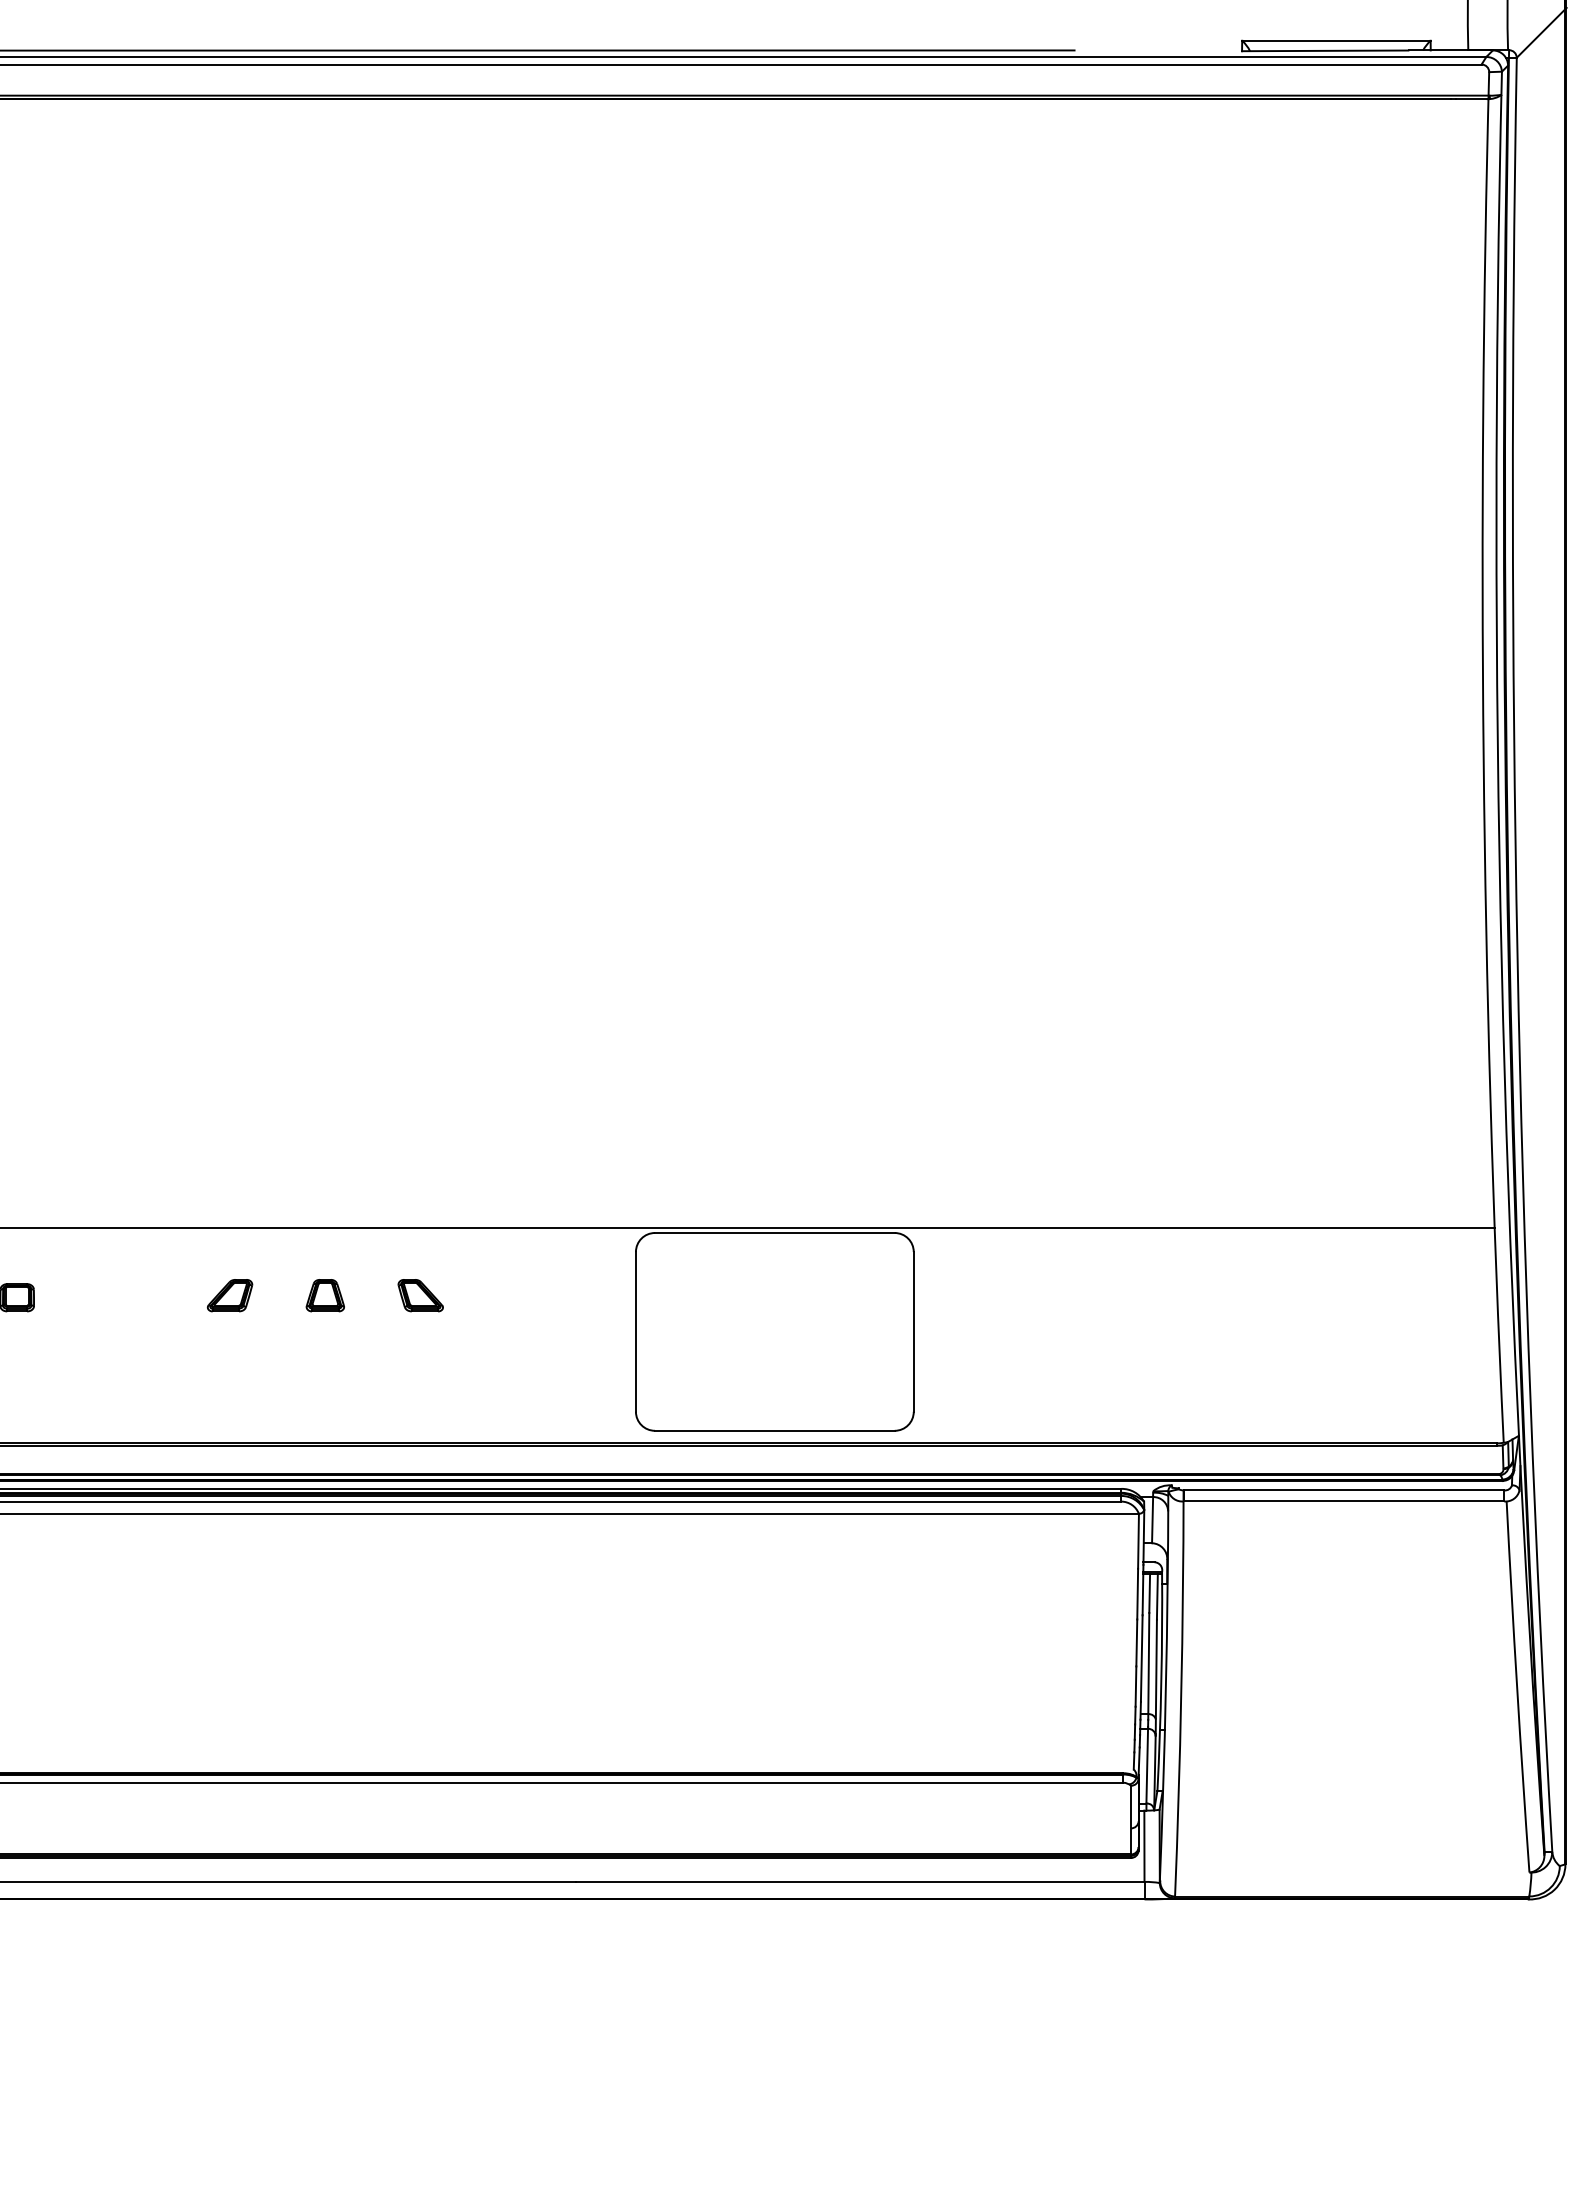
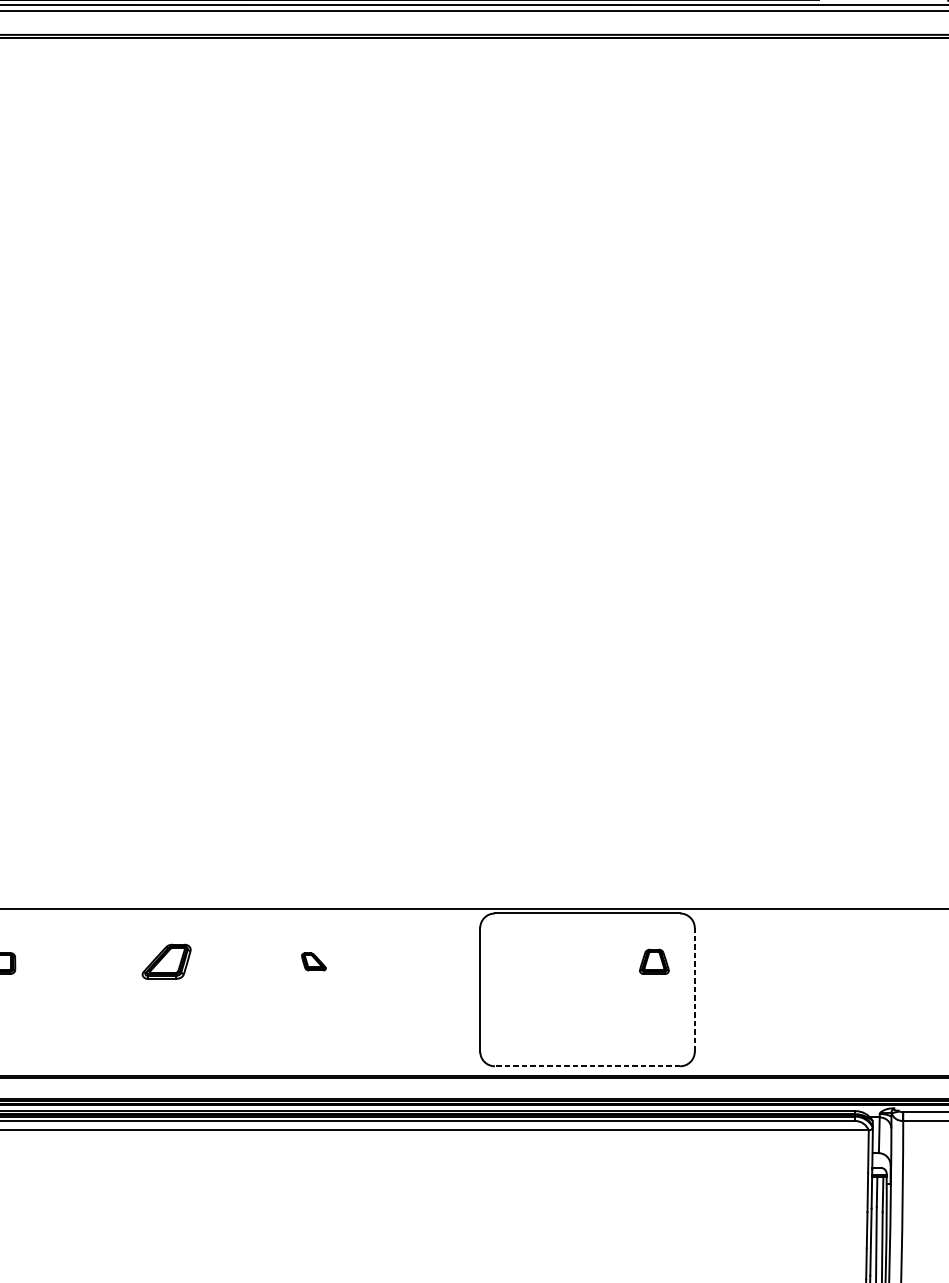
part: (229, 1295) -> (166, 961), size x1.4
part: (324, 1295) -> (653, 961), moved
part: (420, 1295) -> (313, 961), size x0.7
line: (913, 1331) -> (694, 989), solid -> dashed
line: (774, 1430) -> (587, 1066), solid -> dashed

